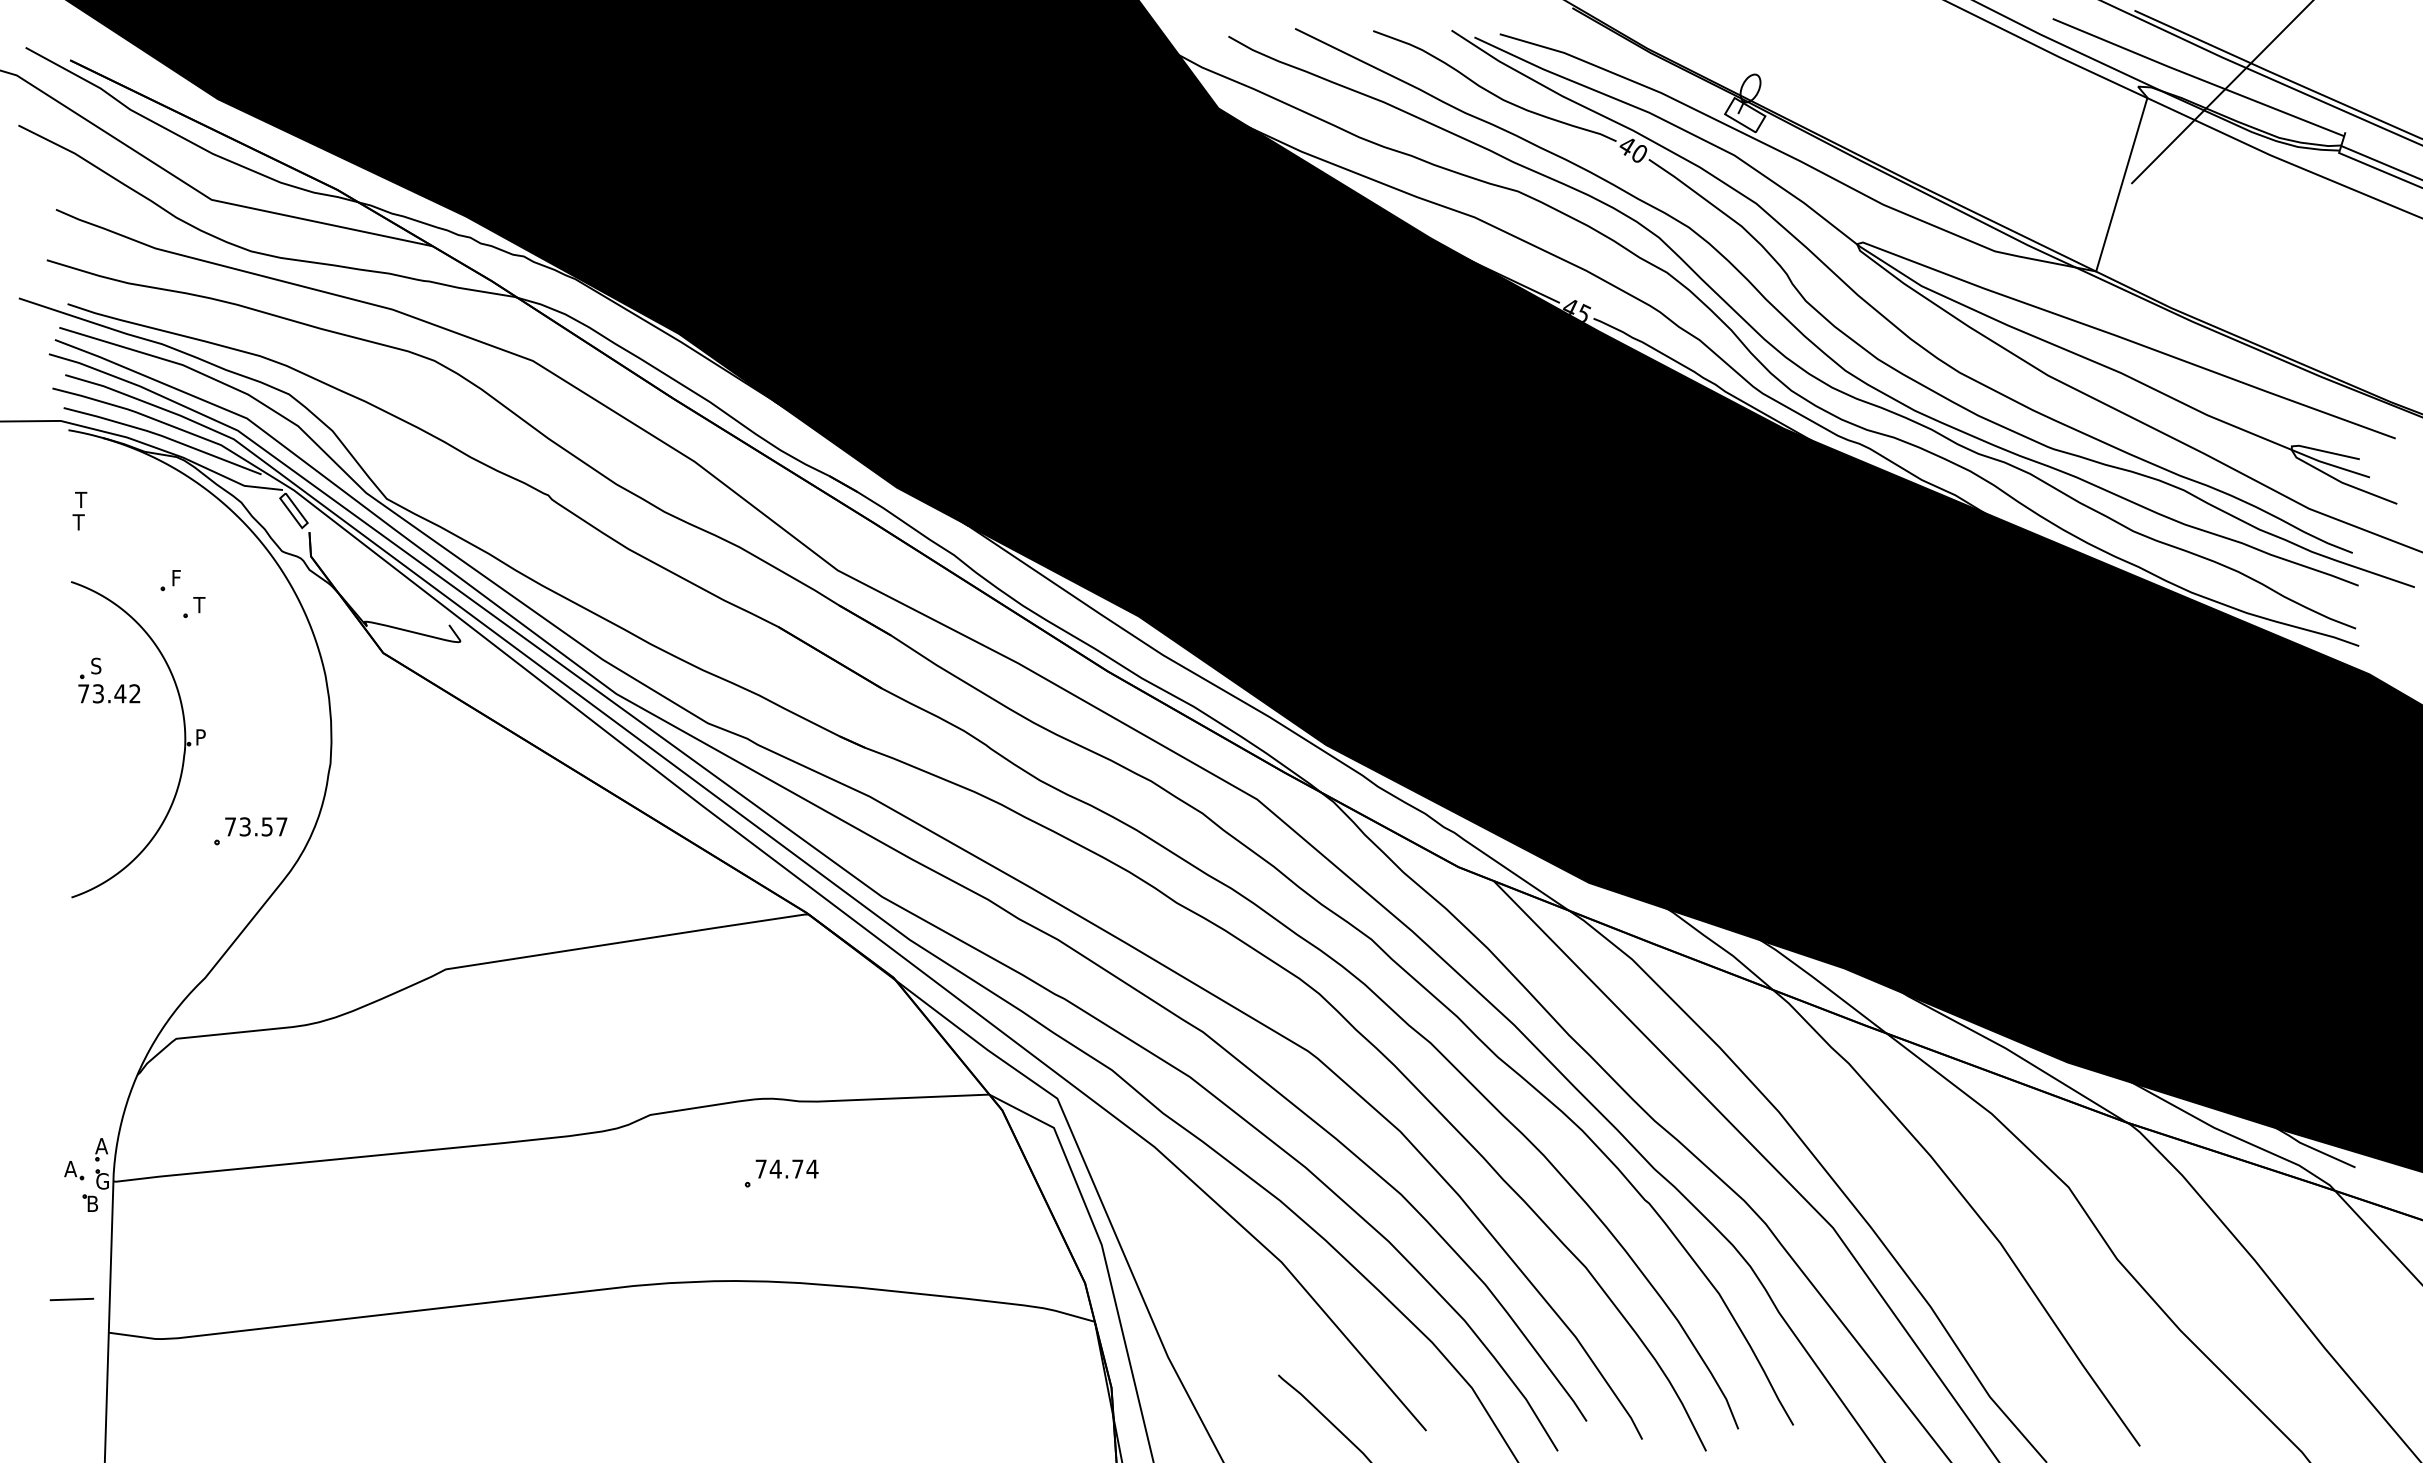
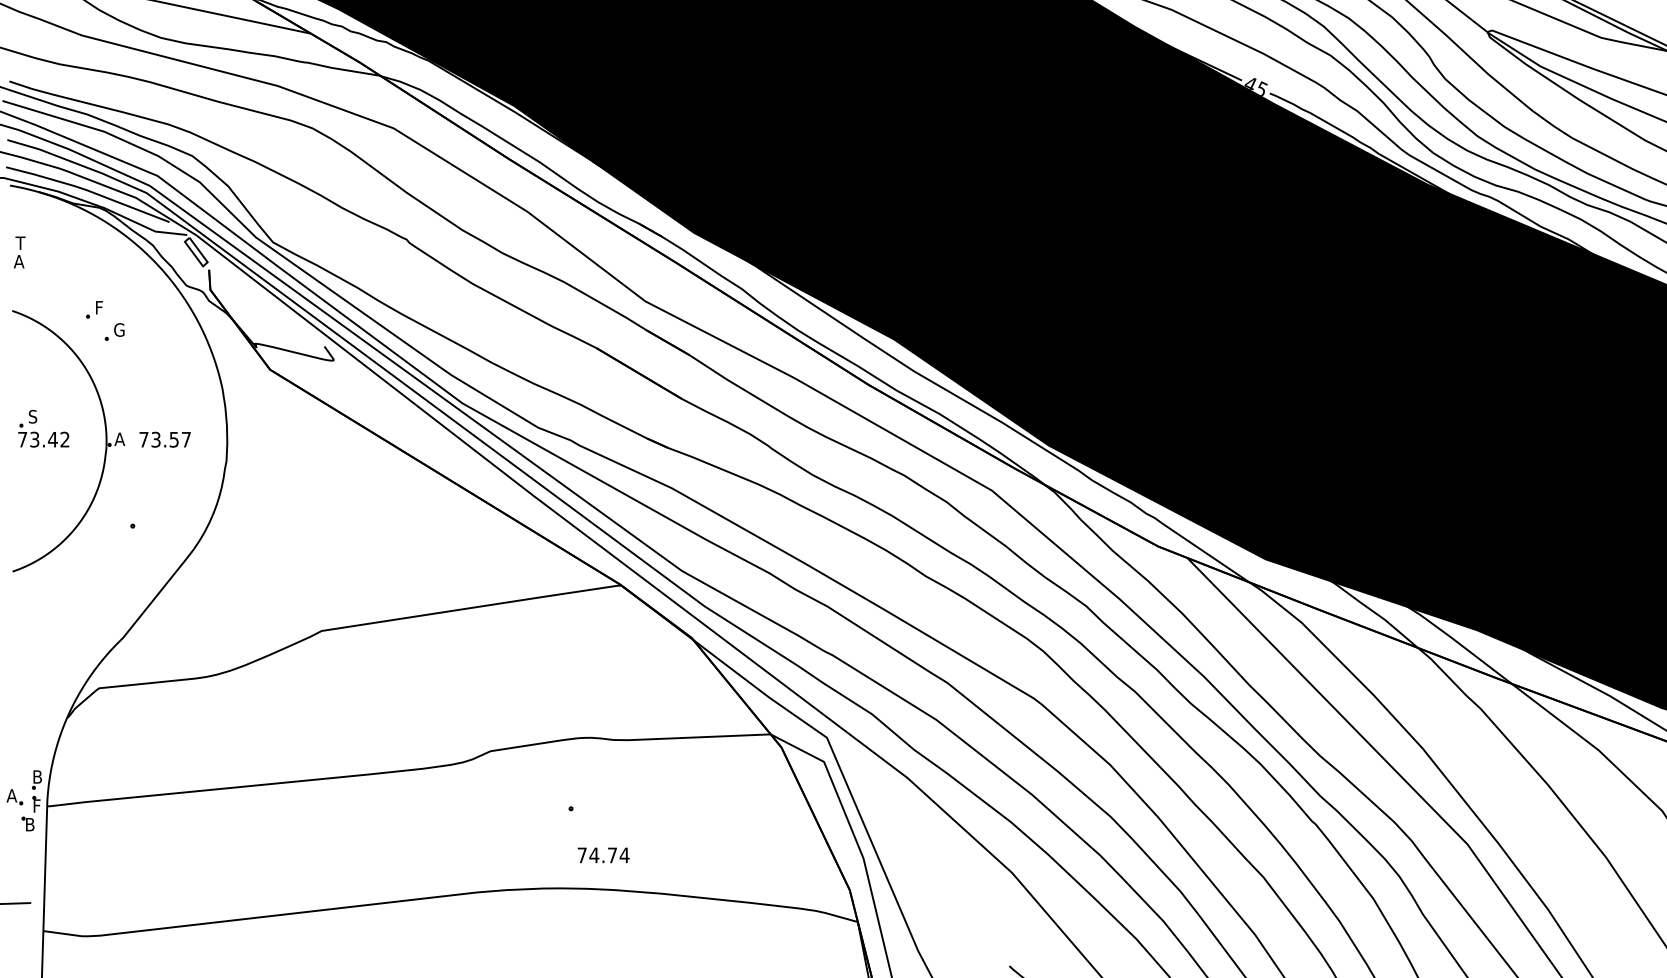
text: (78, 522) -> (18, 261), T -> A
text: (200, 604) -> (119, 329), T -> G
part: (102, 685) -> (38, 432), moved
text: (200, 737) -> (119, 439), P -> A
text: (256, 826) -> (165, 439), moved
text: (101, 1146) -> (37, 777), A -> B
text: (786, 1168) -> (603, 854), moved
text: (102, 1181) -> (38, 806), G -> F

